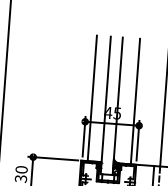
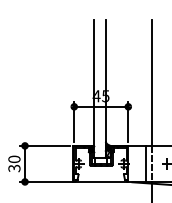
line: (92, 97) -> (79, 82), removed
line: (135, 101) -> (122, 82), removed

